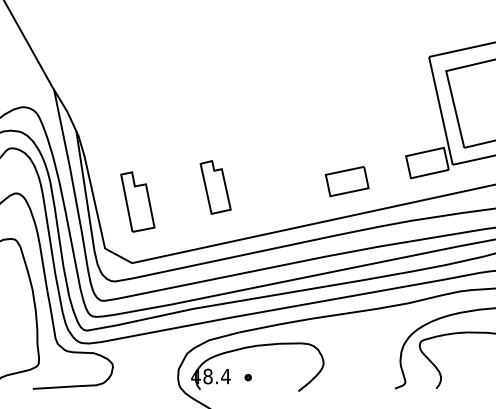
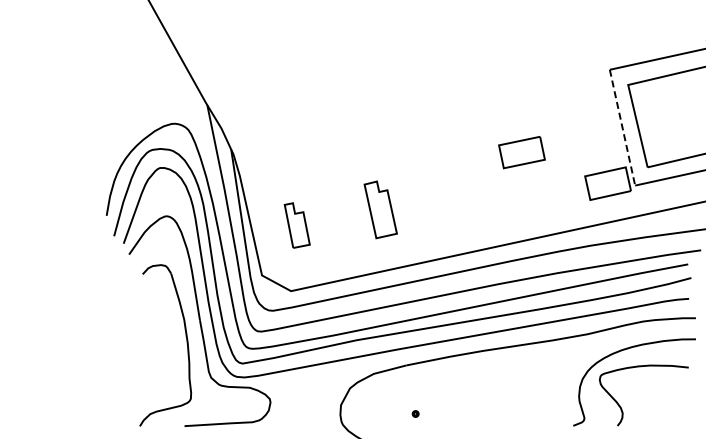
line: (440, 111) -> (622, 128), solid -> dashed
part: (346, 181) -> (521, 152), moved
part: (138, 202) -> (297, 225), size x0.7
part: (254, 347) -> (422, 381), removed

